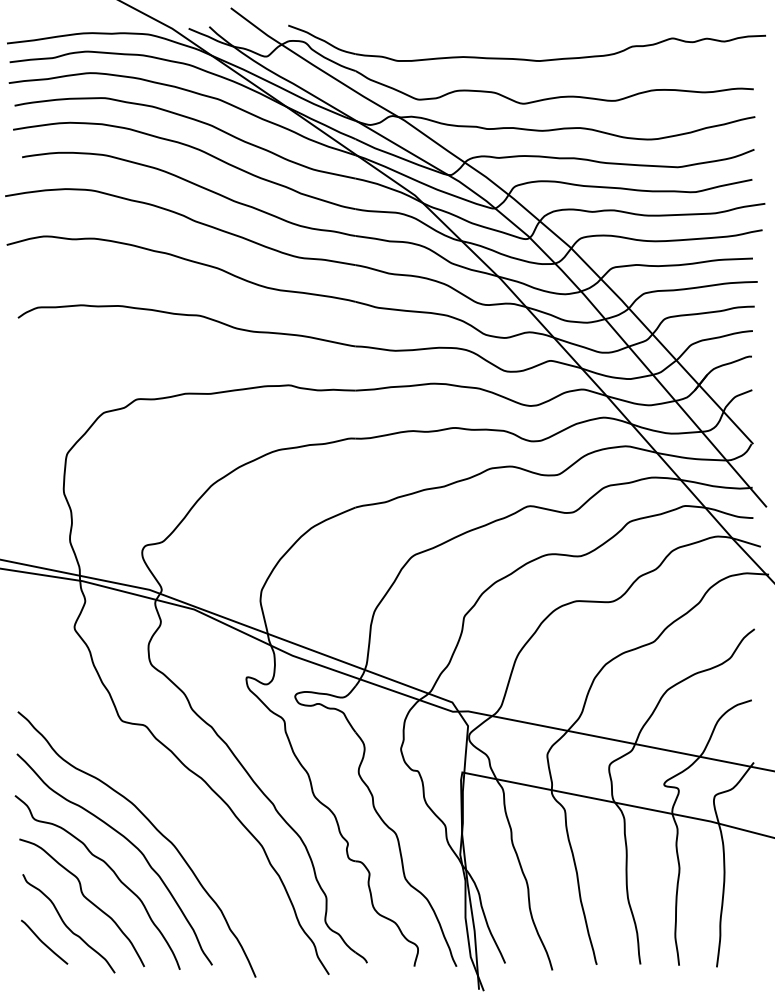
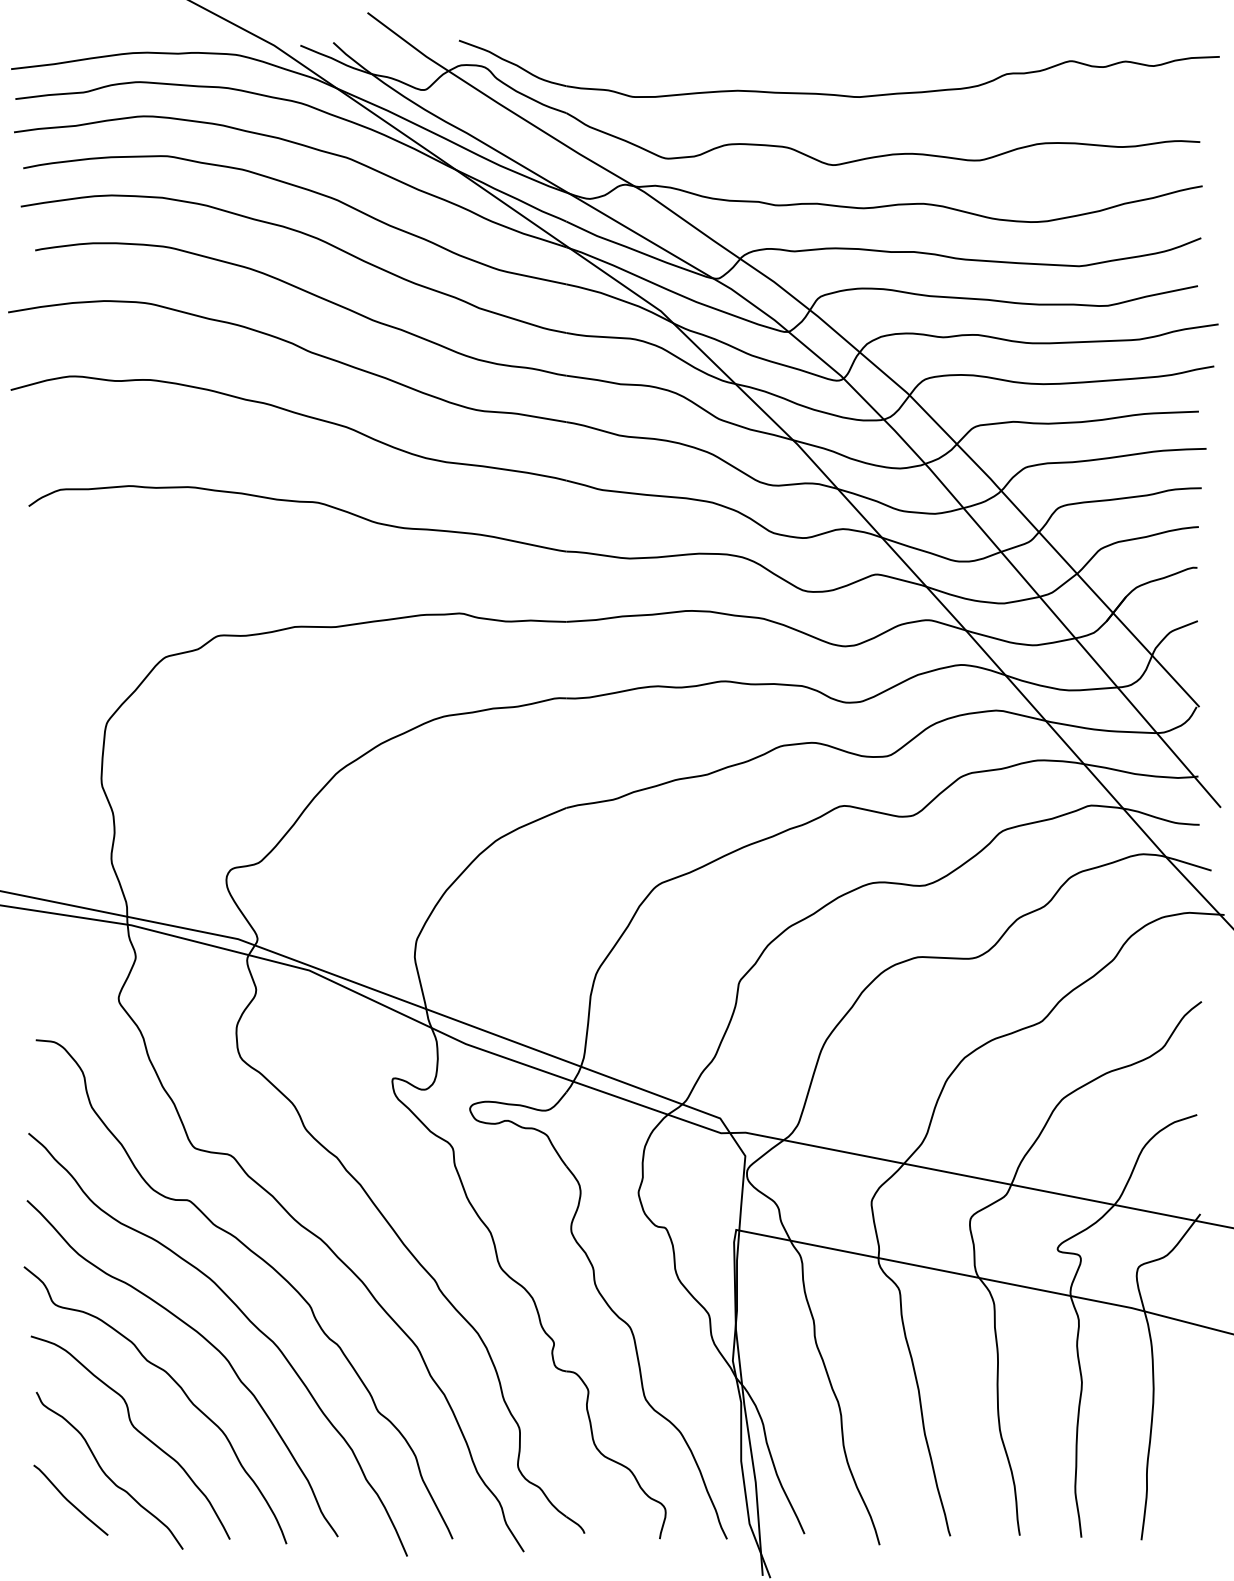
curve: (167, 794) -> (266, 1265), added

